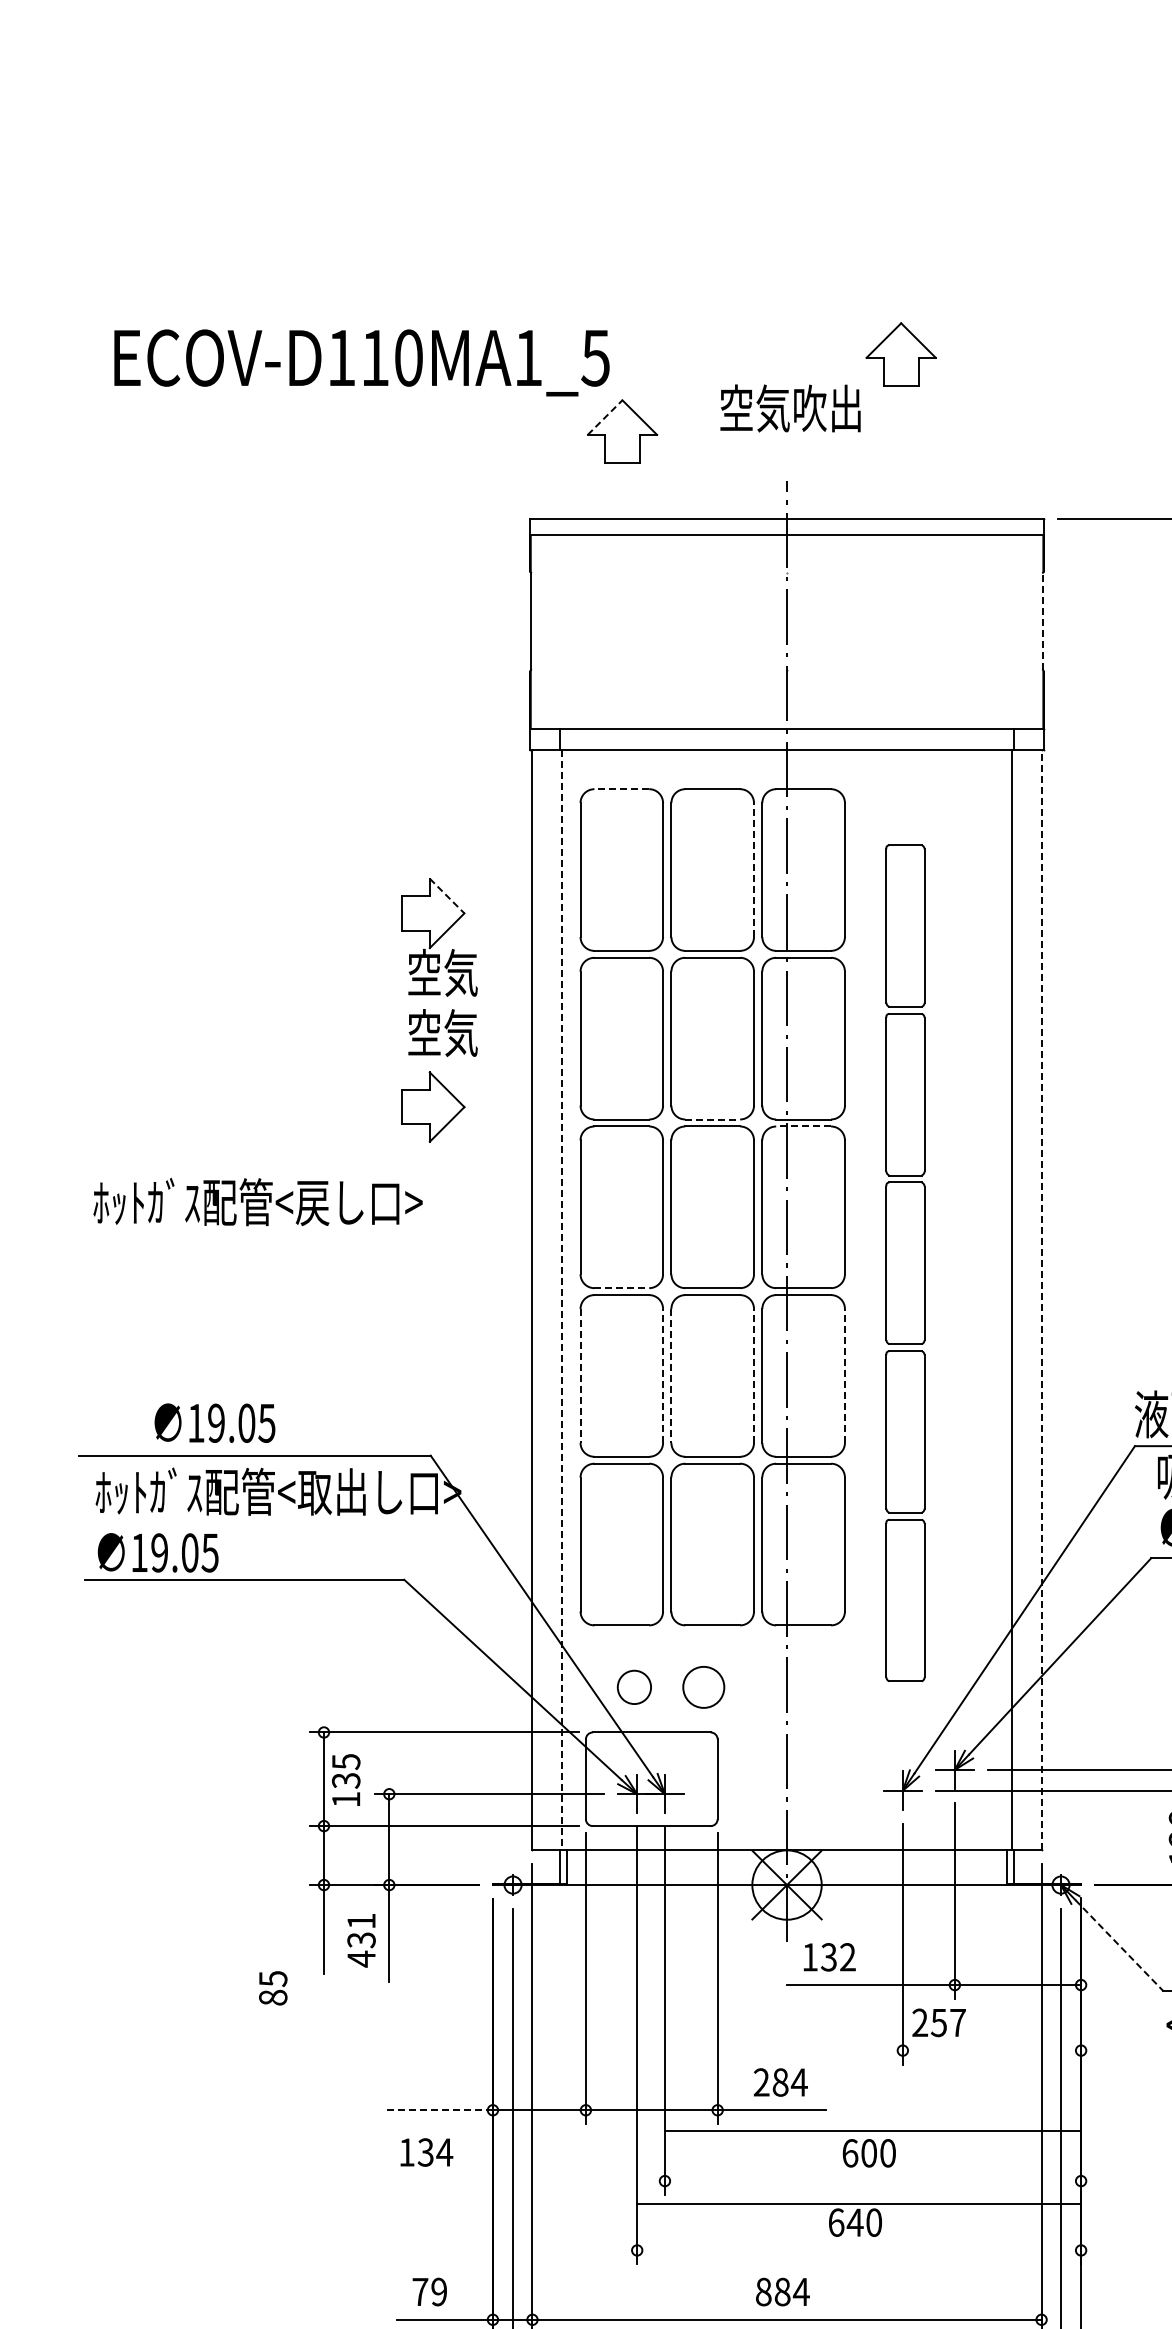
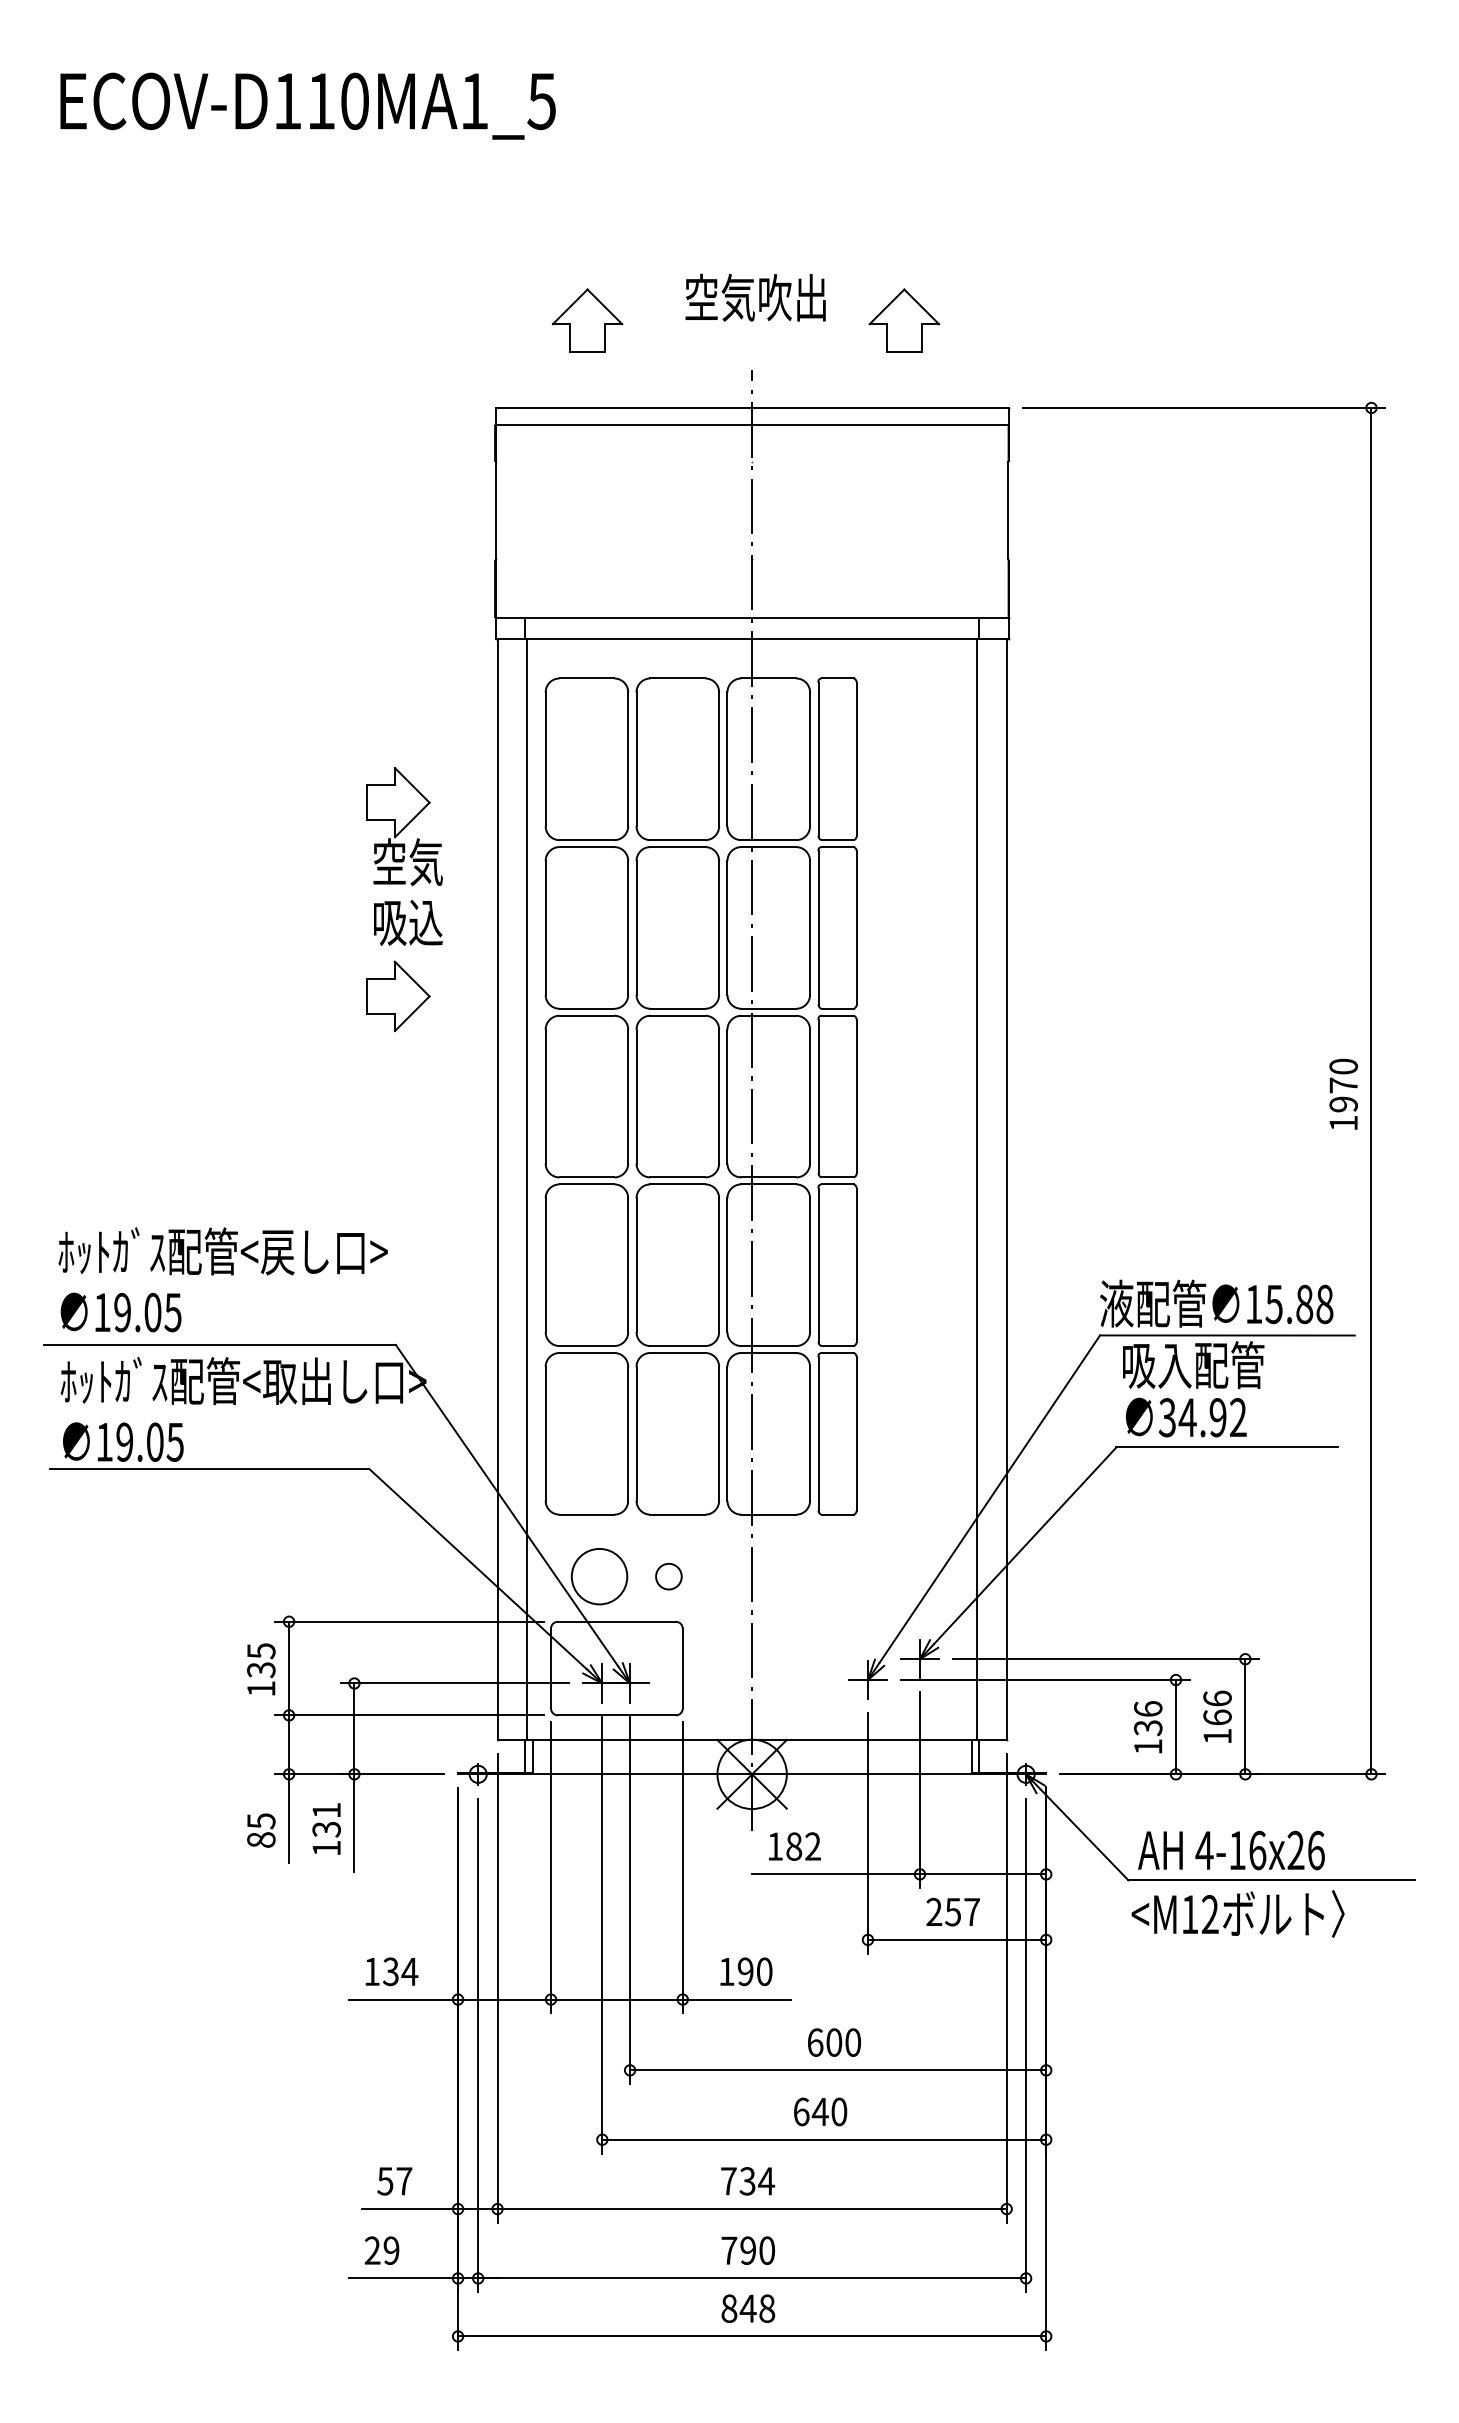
part: (901, 354) -> (904, 320), moved
text: (361, 362) -> (307, 105), moved
line: (605, 417) -> (570, 306), dashed -> solid
line: (1043, 621) -> (1008, 510), dashed -> solid
line: (621, 789) -> (586, 678), dashed -> solid
line: (754, 870) -> (719, 759), dashed -> solid
line: (447, 896) -> (412, 785), dashed -> solid
text: (442, 1033) -> (407, 922), 空気 -> 吸込
line: (713, 1119) -> (678, 1008), dashed -> solid
line: (803, 1126) -> (768, 1015), dashed -> solid
text: (257, 1202) -> (222, 1251), moved
part: (905, 1263) -> (837, 1096), moved
line: (622, 1288) -> (587, 1177), dashed -> solid
line: (1041, 1299) -> (1006, 1188), dashed -> solid
line: (562, 1300) -> (527, 1189), dashed -> solid
line: (580, 1376) -> (545, 1265), dashed -> solid
line: (663, 1376) -> (628, 1265), dashed -> solid
line: (671, 1376) -> (636, 1265), dashed -> solid
line: (754, 1376) -> (719, 1265), dashed -> solid
line: (845, 1376) -> (810, 1265), dashed -> solid
text: (214, 1423) -> (120, 1312), moved
circle: (634, 1687) -> (599, 1576), size x1.67
circle: (703, 1687) -> (668, 1576), size x0.62
text: (346, 1780) -> (261, 1669), moved
line: (1119, 1946) -> (1084, 1835), dashed -> solid
text: (829, 1957) -> (794, 1846), 132 -> 182
text: (361, 1959) -> (326, 1848), 431 -> 131
text: (273, 1988) -> (261, 1830), moved
text: (938, 2022) -> (952, 1911), moved
line: (991, 2050) -> (956, 1939), added
text: (781, 2082) -> (746, 1971), 284 -> 190
line: (438, 2110) -> (403, 1999), dashed -> solid
line: (873, 2131) -> (838, 2070), moved
text: (426, 2152) -> (391, 1971), moved
line: (859, 2204) -> (824, 2139), moved
text: (429, 2292) -> (394, 2181), 79 -> 57
text: (773, 2292) -> (738, 2181), 884 -> 734

